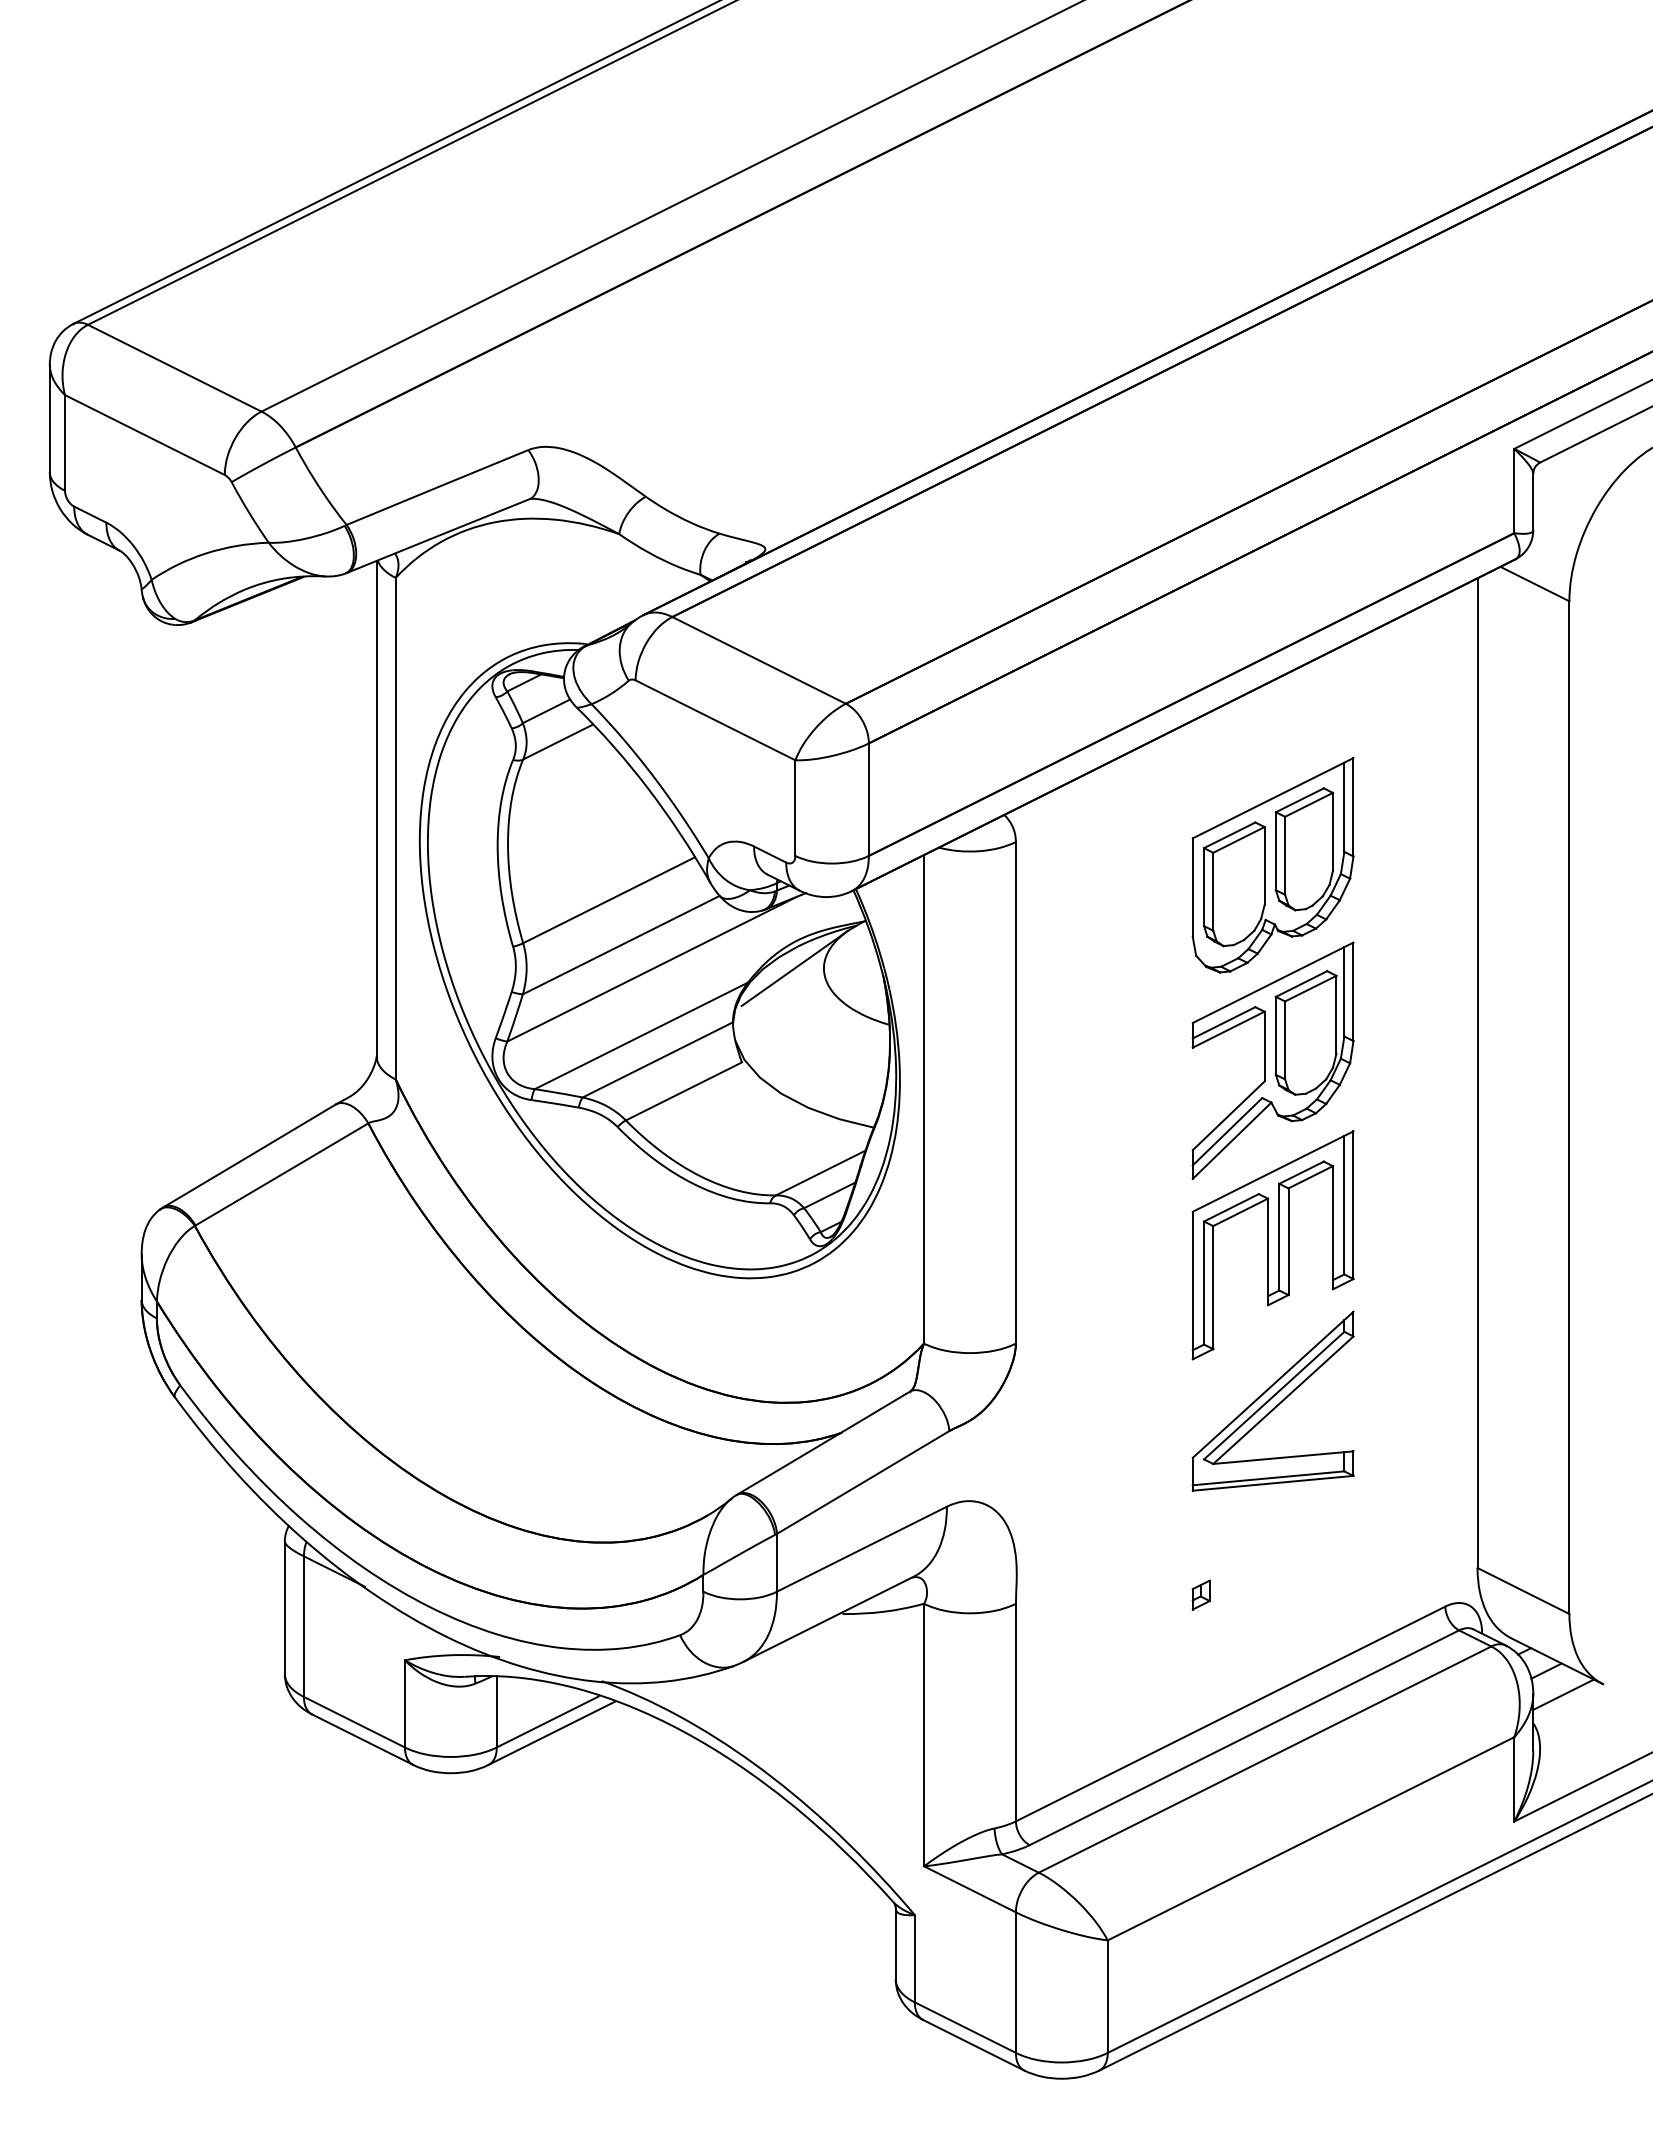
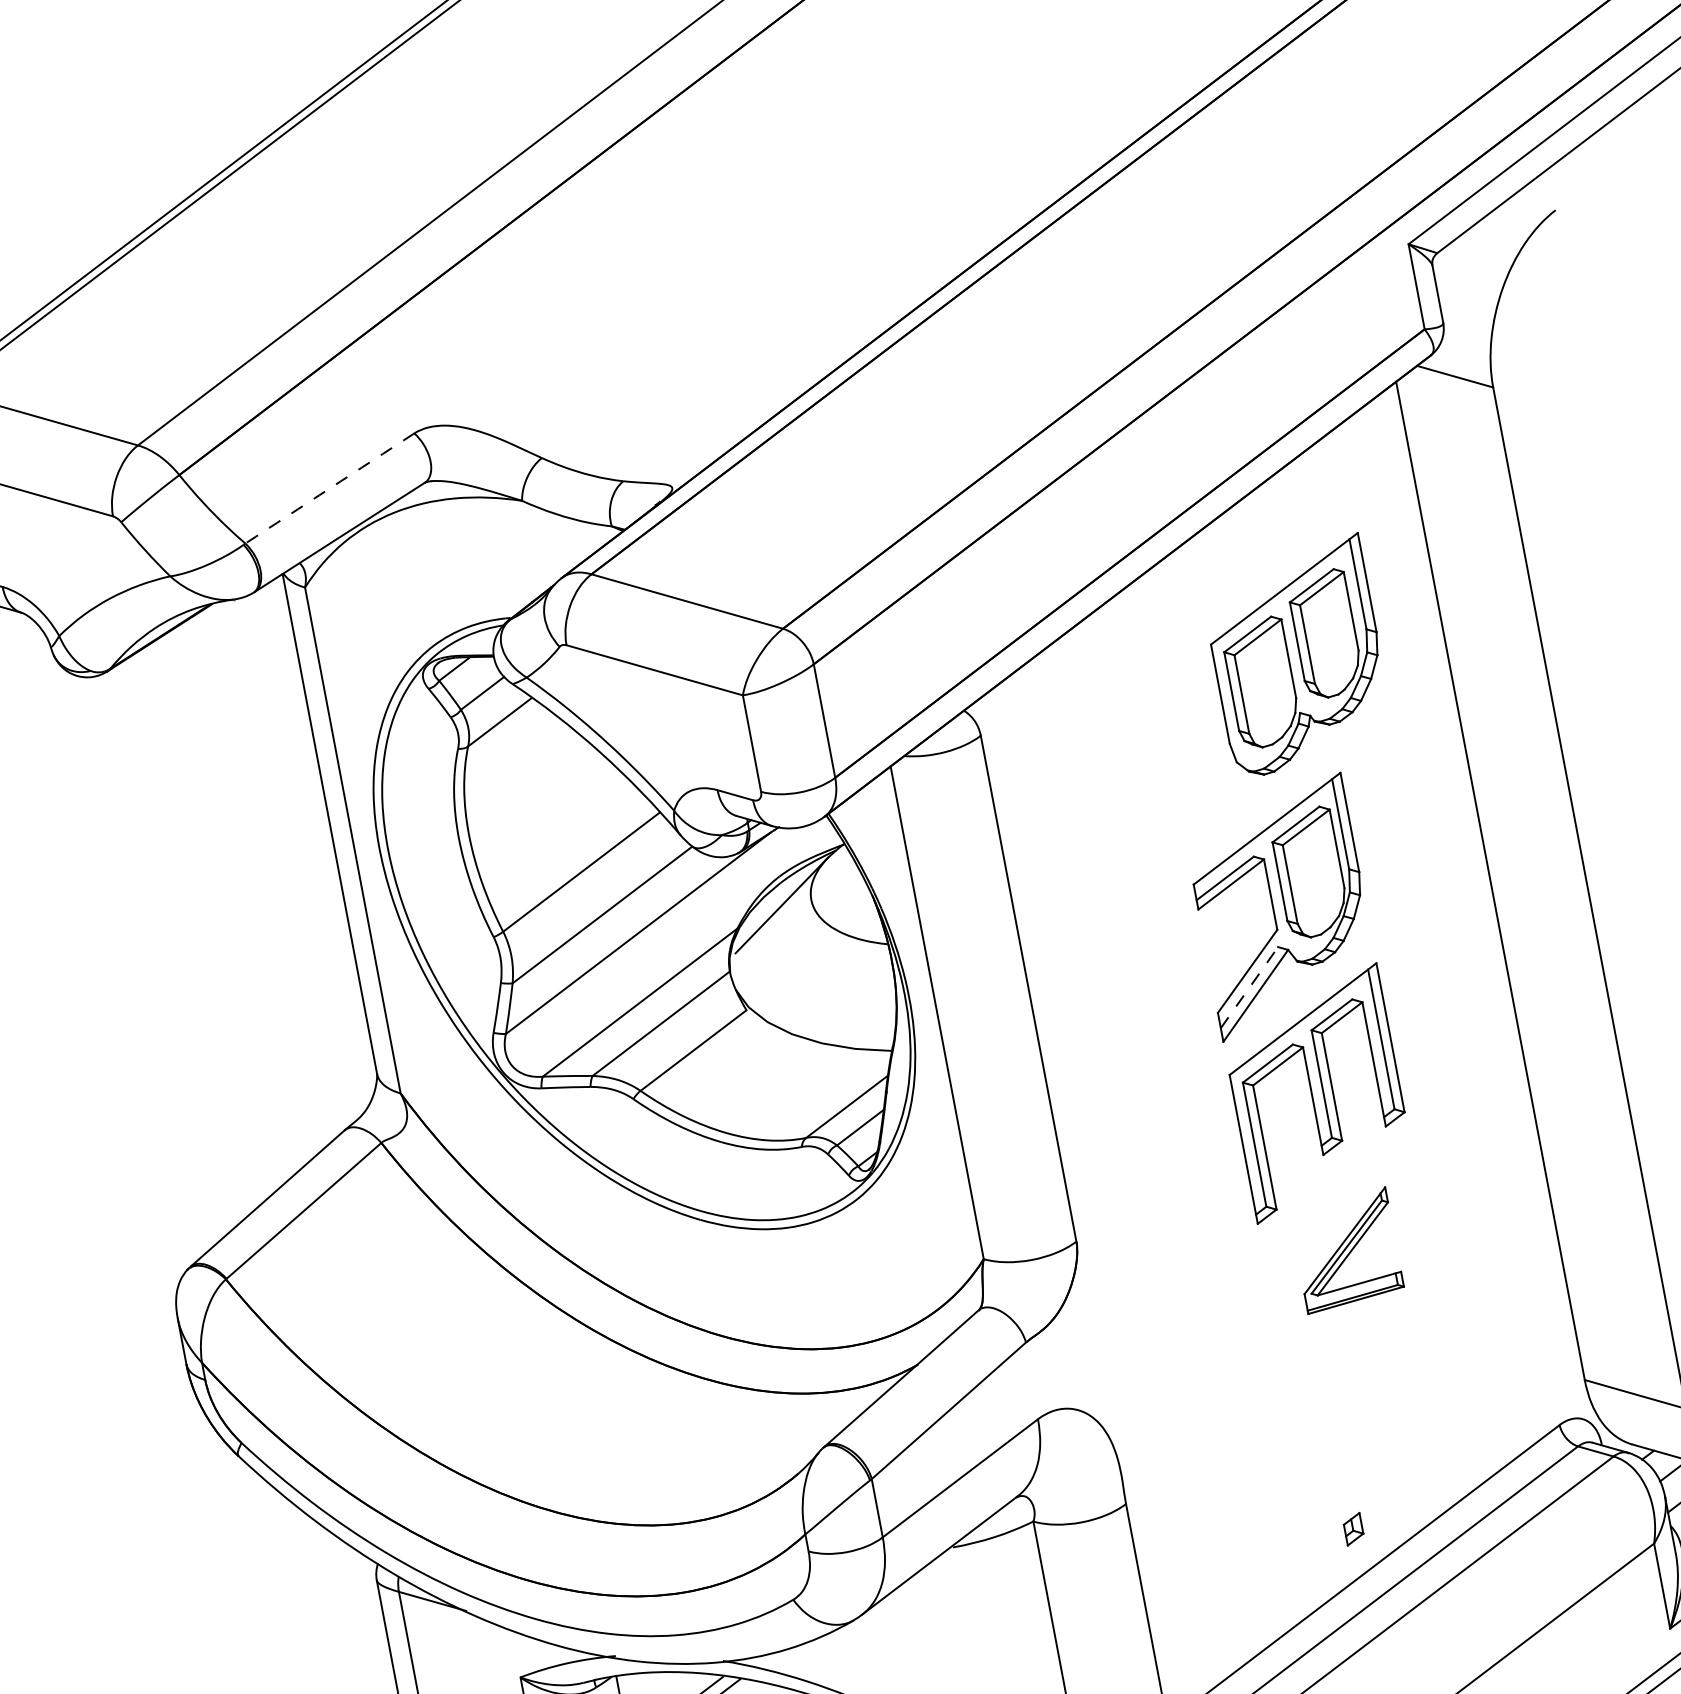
arc: (437, 487) -> (329, 488), solid -> dashed
part: (1272, 865) -> (1296, 656), moved
line: (1227, 1131) -> (1249, 987), solid -> dashed
part: (1272, 1400) -> (1346, 1250), size x0.6
part: (1200, 1594) -> (1352, 1528), moved

